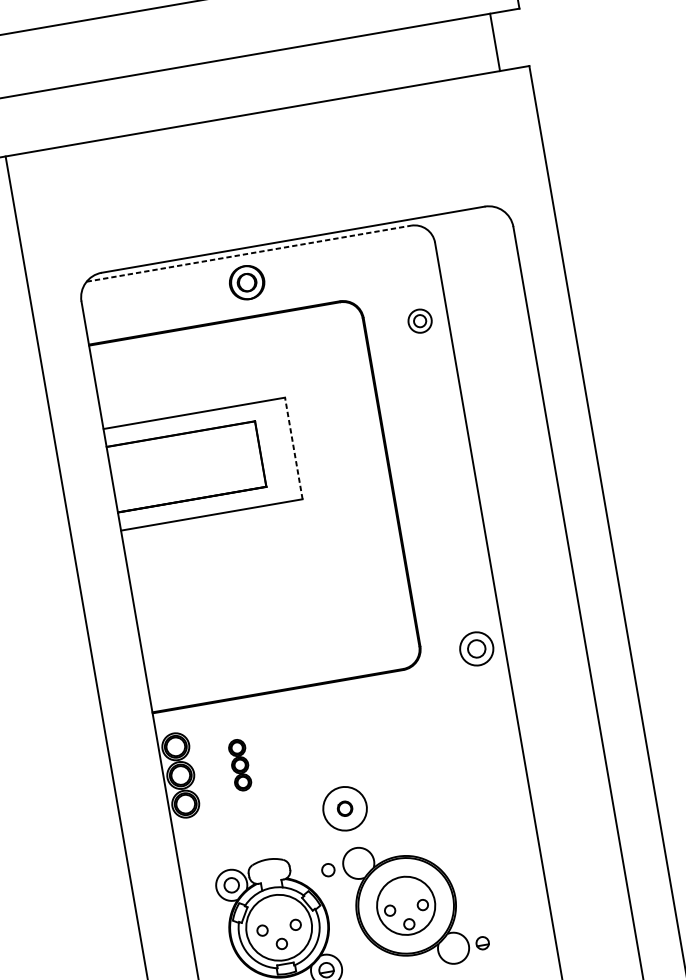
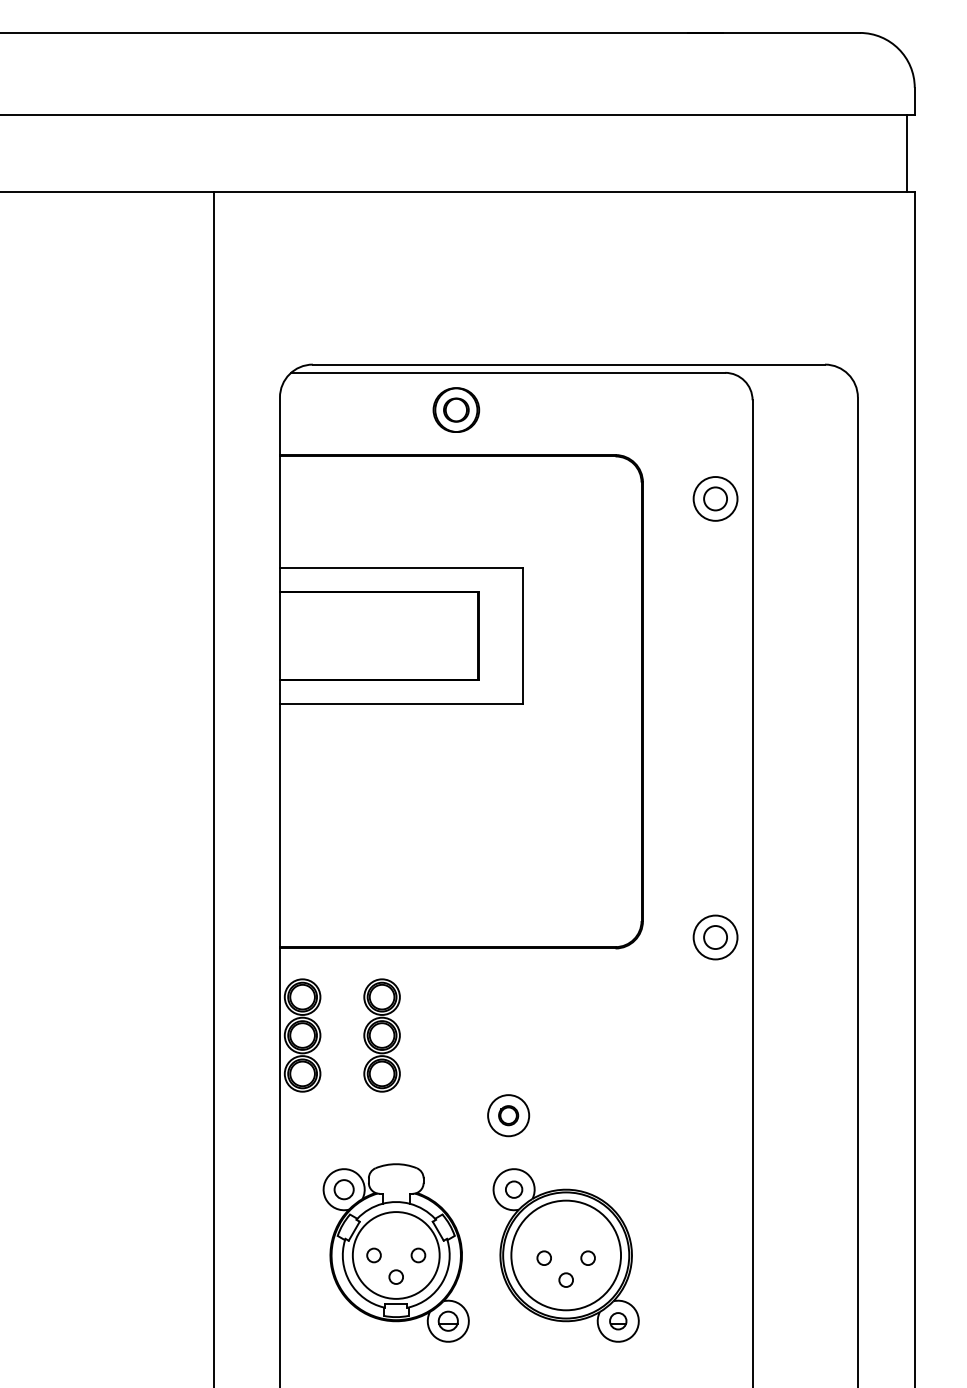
line: (495, 42) -> (906, 153), moved
line: (249, 253) -> (508, 372), dashed -> solid
part: (247, 282) -> (456, 409), moved
part: (420, 320) -> (715, 498), size x1.43
line: (293, 448) -> (522, 635), dashed -> solid
part: (239, 765) -> (381, 1035), size x1.67
circle: (344, 808) -> (508, 1115), size x0.71
circle: (328, 869) -> (514, 1189), moved
circle: (406, 905) -> (566, 1255), size x1.43
part: (482, 943) -> (618, 1321), moved

